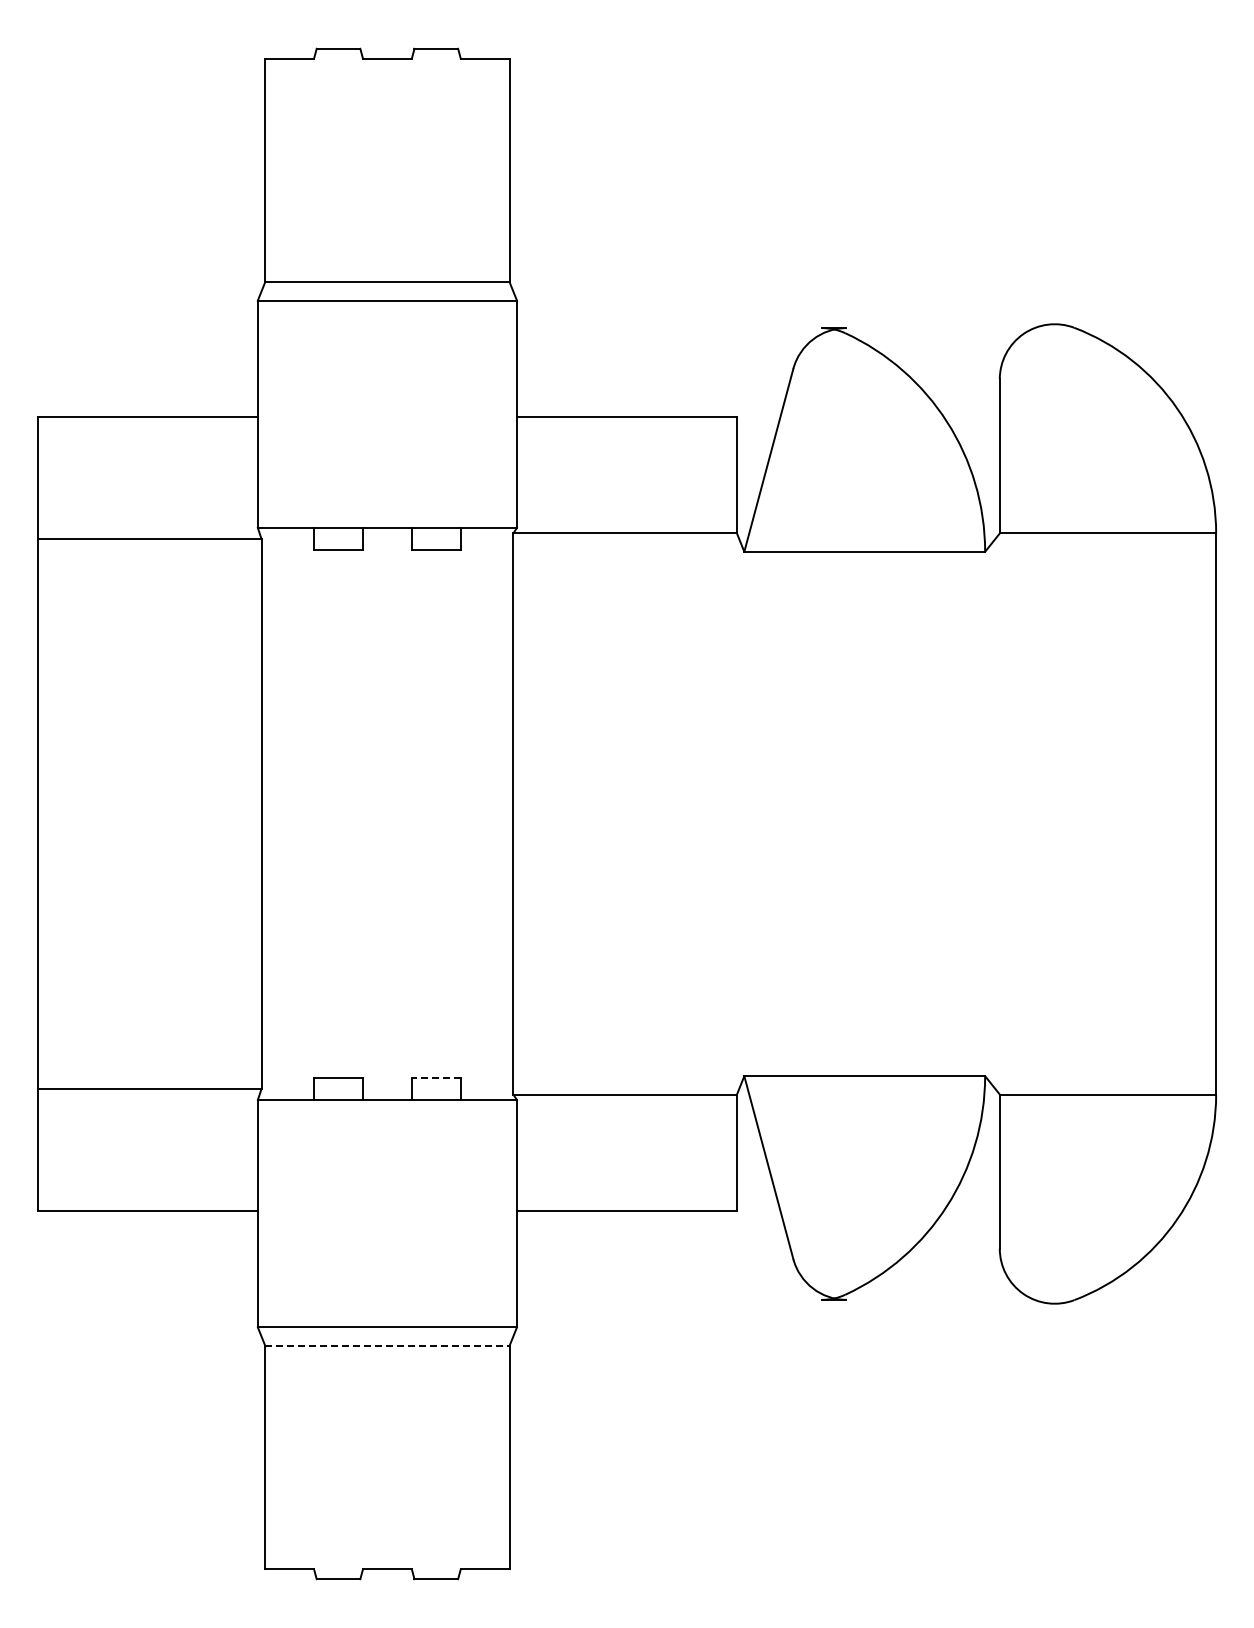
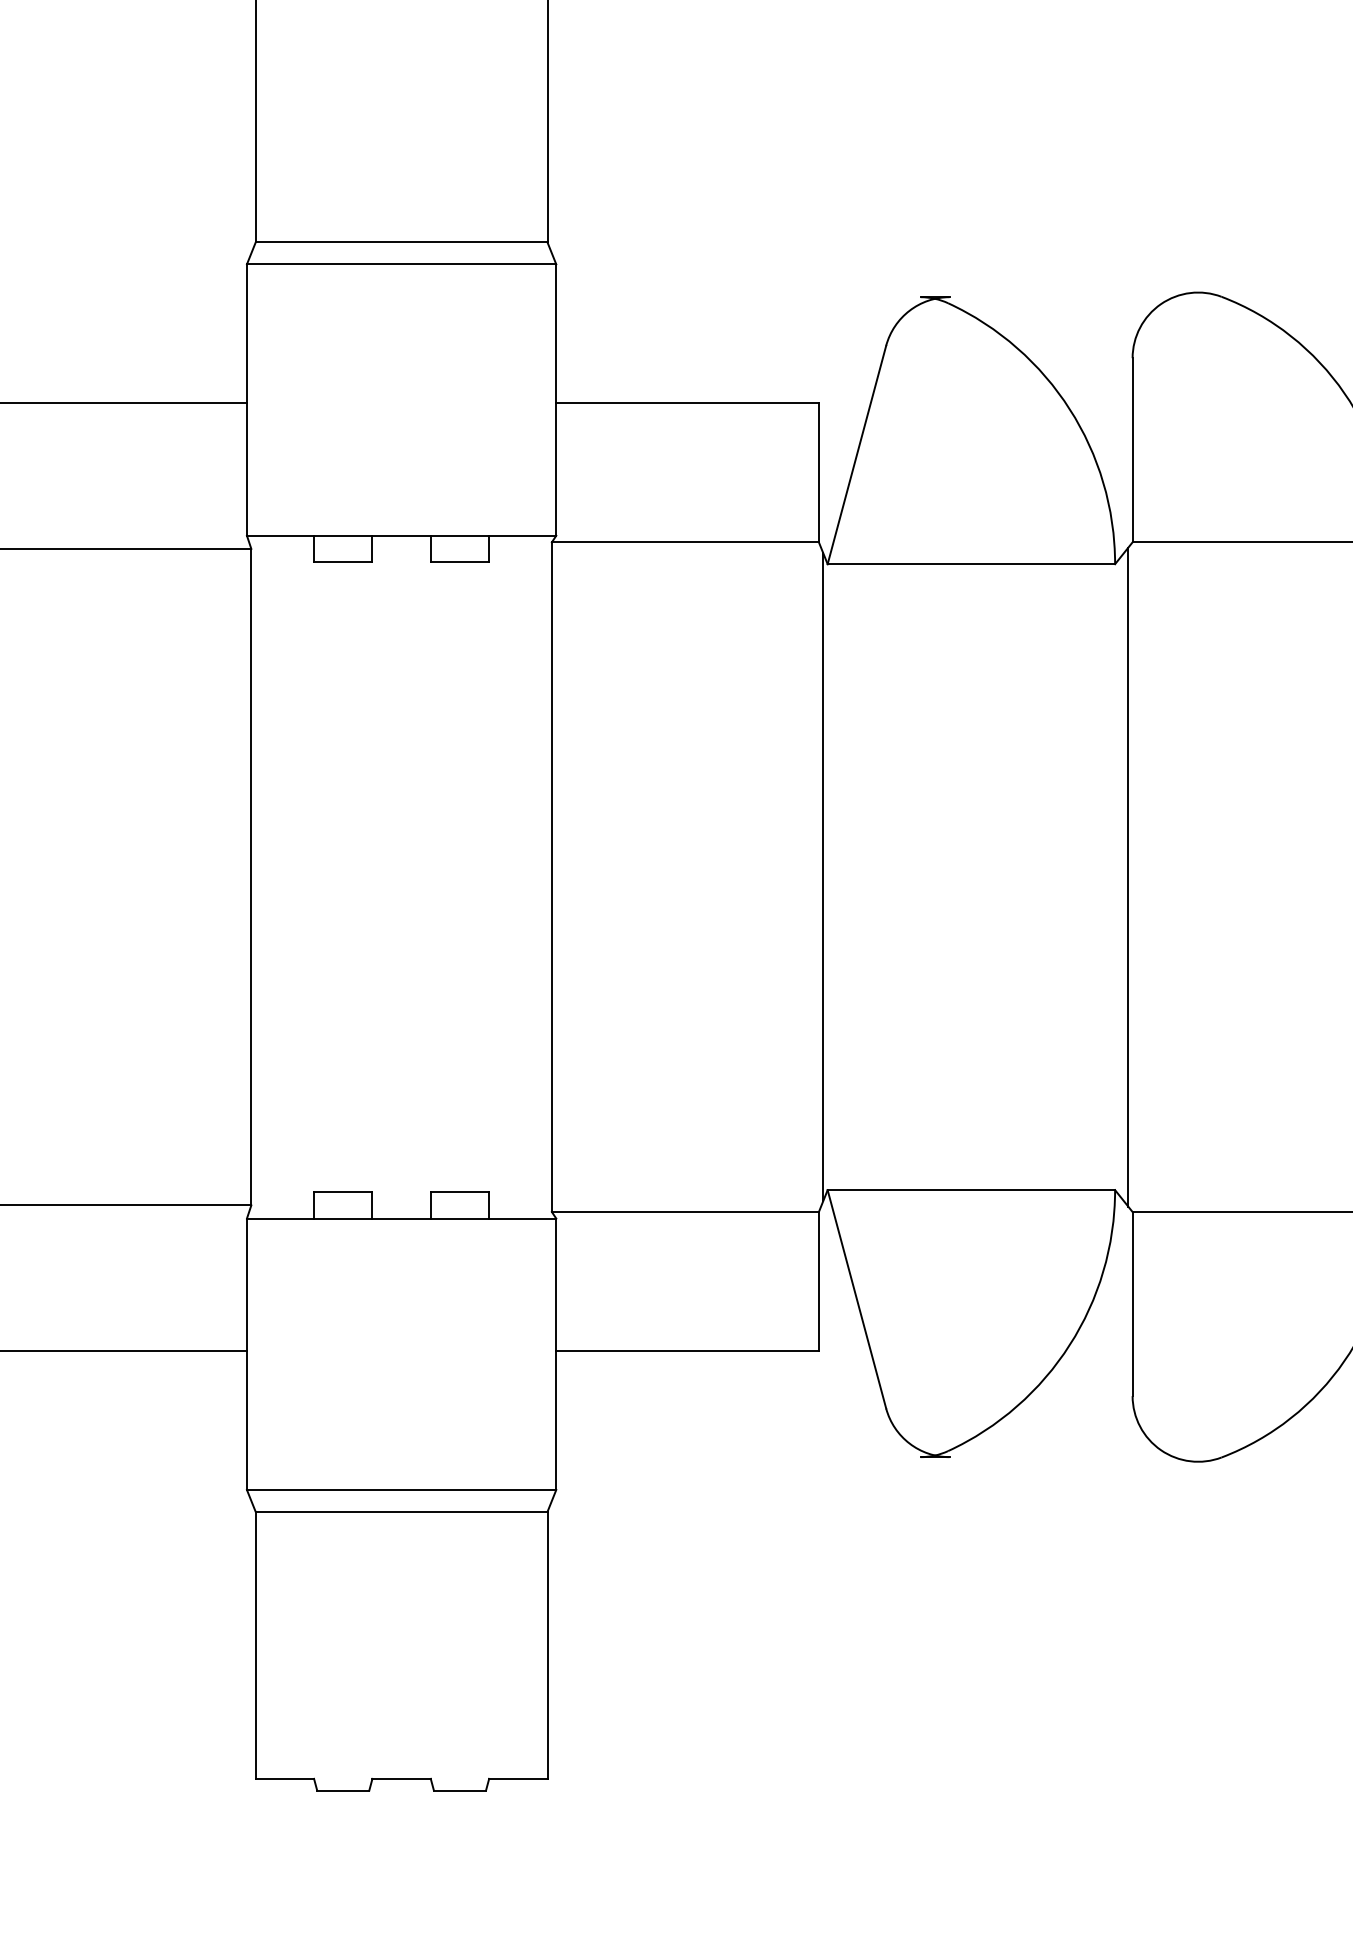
line: (740, 813) -> (823, 876), added
line: (996, 813) -> (1128, 876), added
line: (435, 1078) -> (459, 1192), dashed -> solid
line: (387, 1345) -> (401, 1511), dashed -> solid

